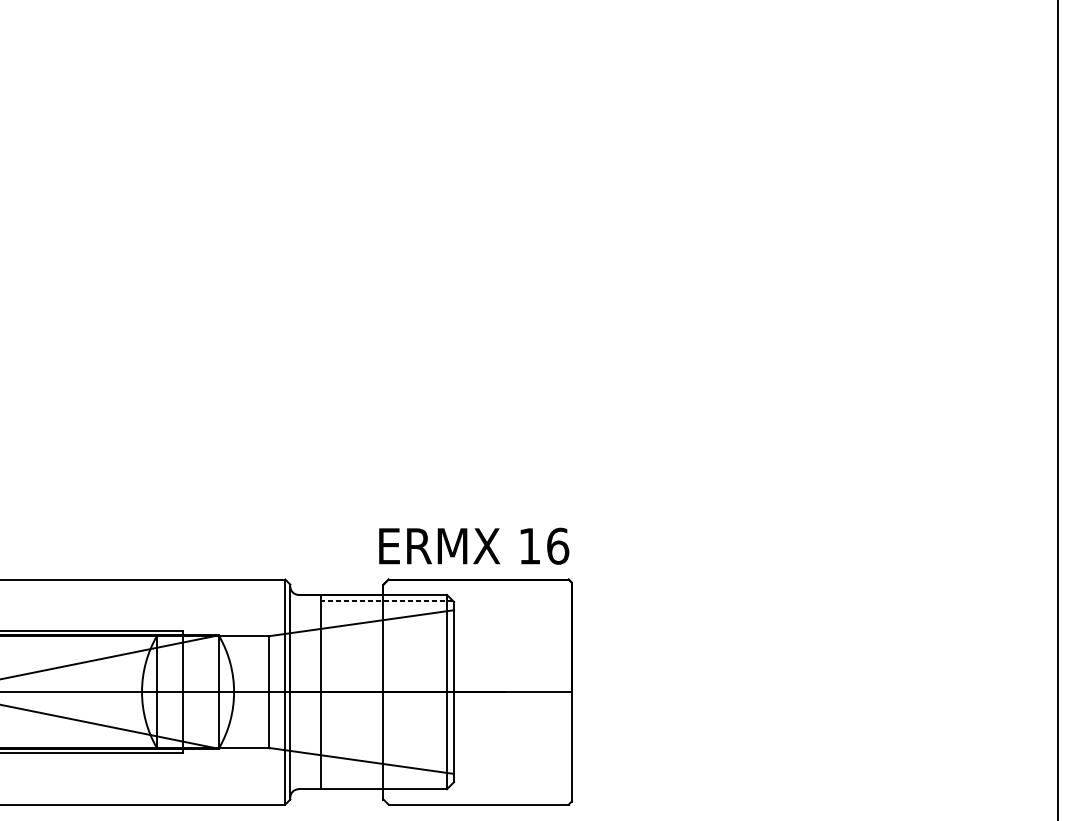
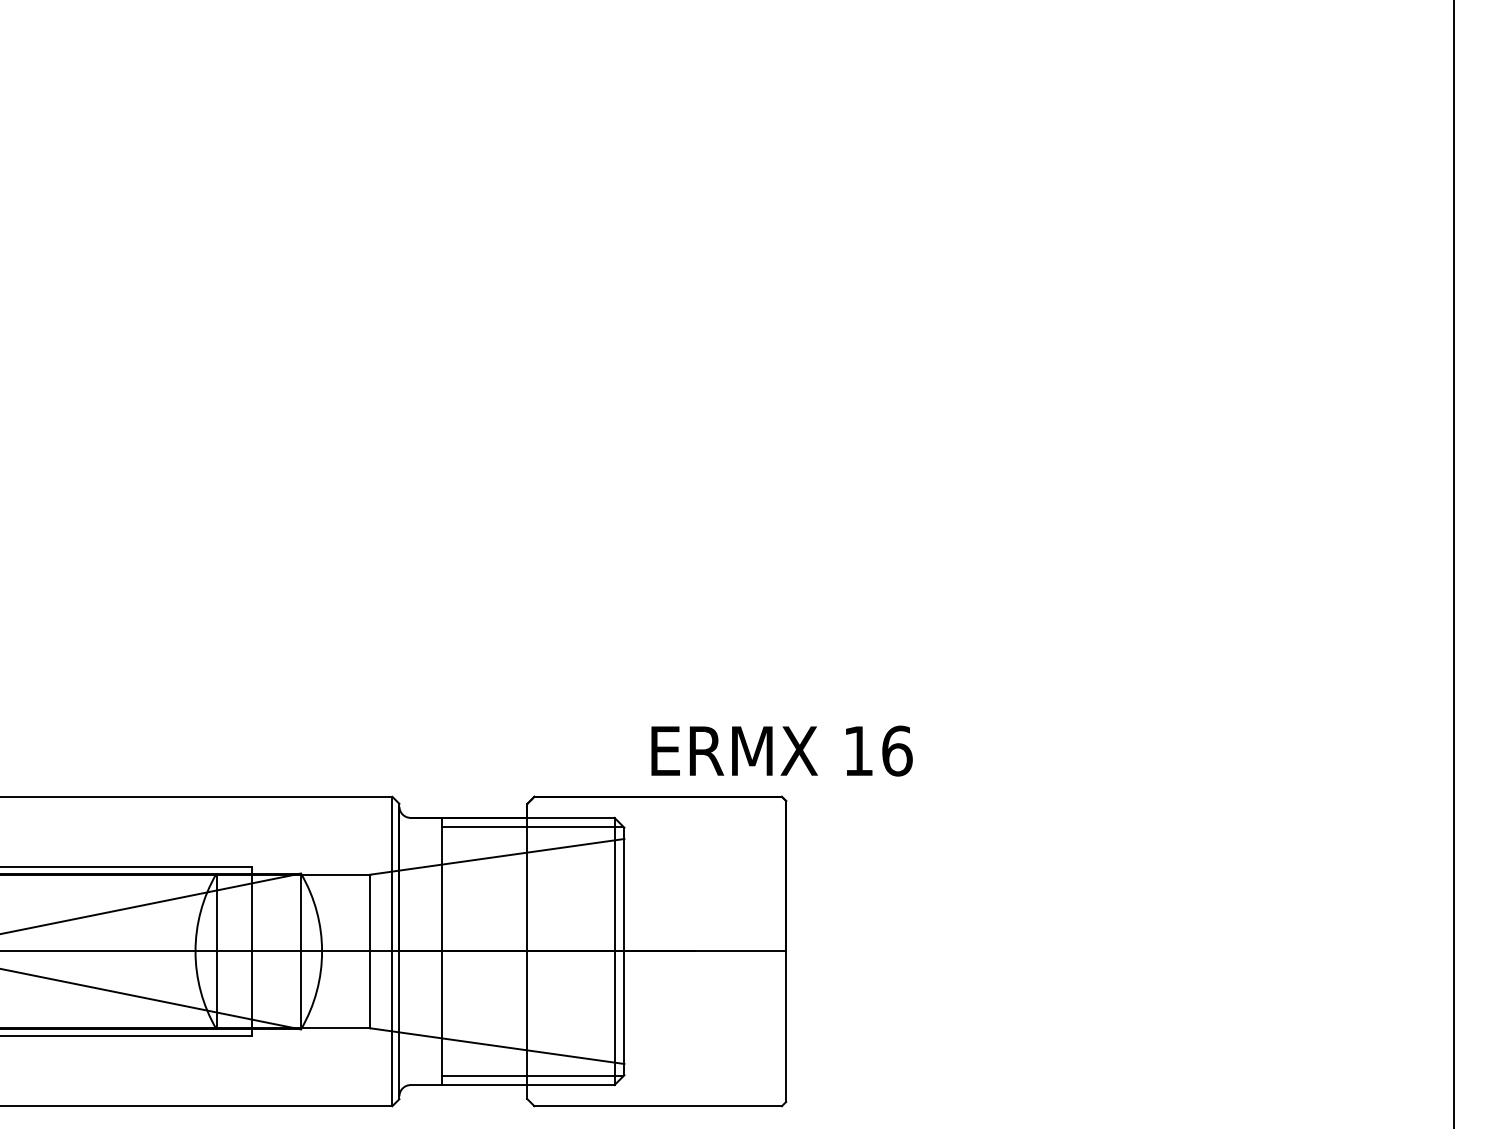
text: (473, 545) -> (781, 750), moved
line: (387, 601) -> (532, 826), dashed -> solid
line: (387, 783) -> (532, 1076), added

